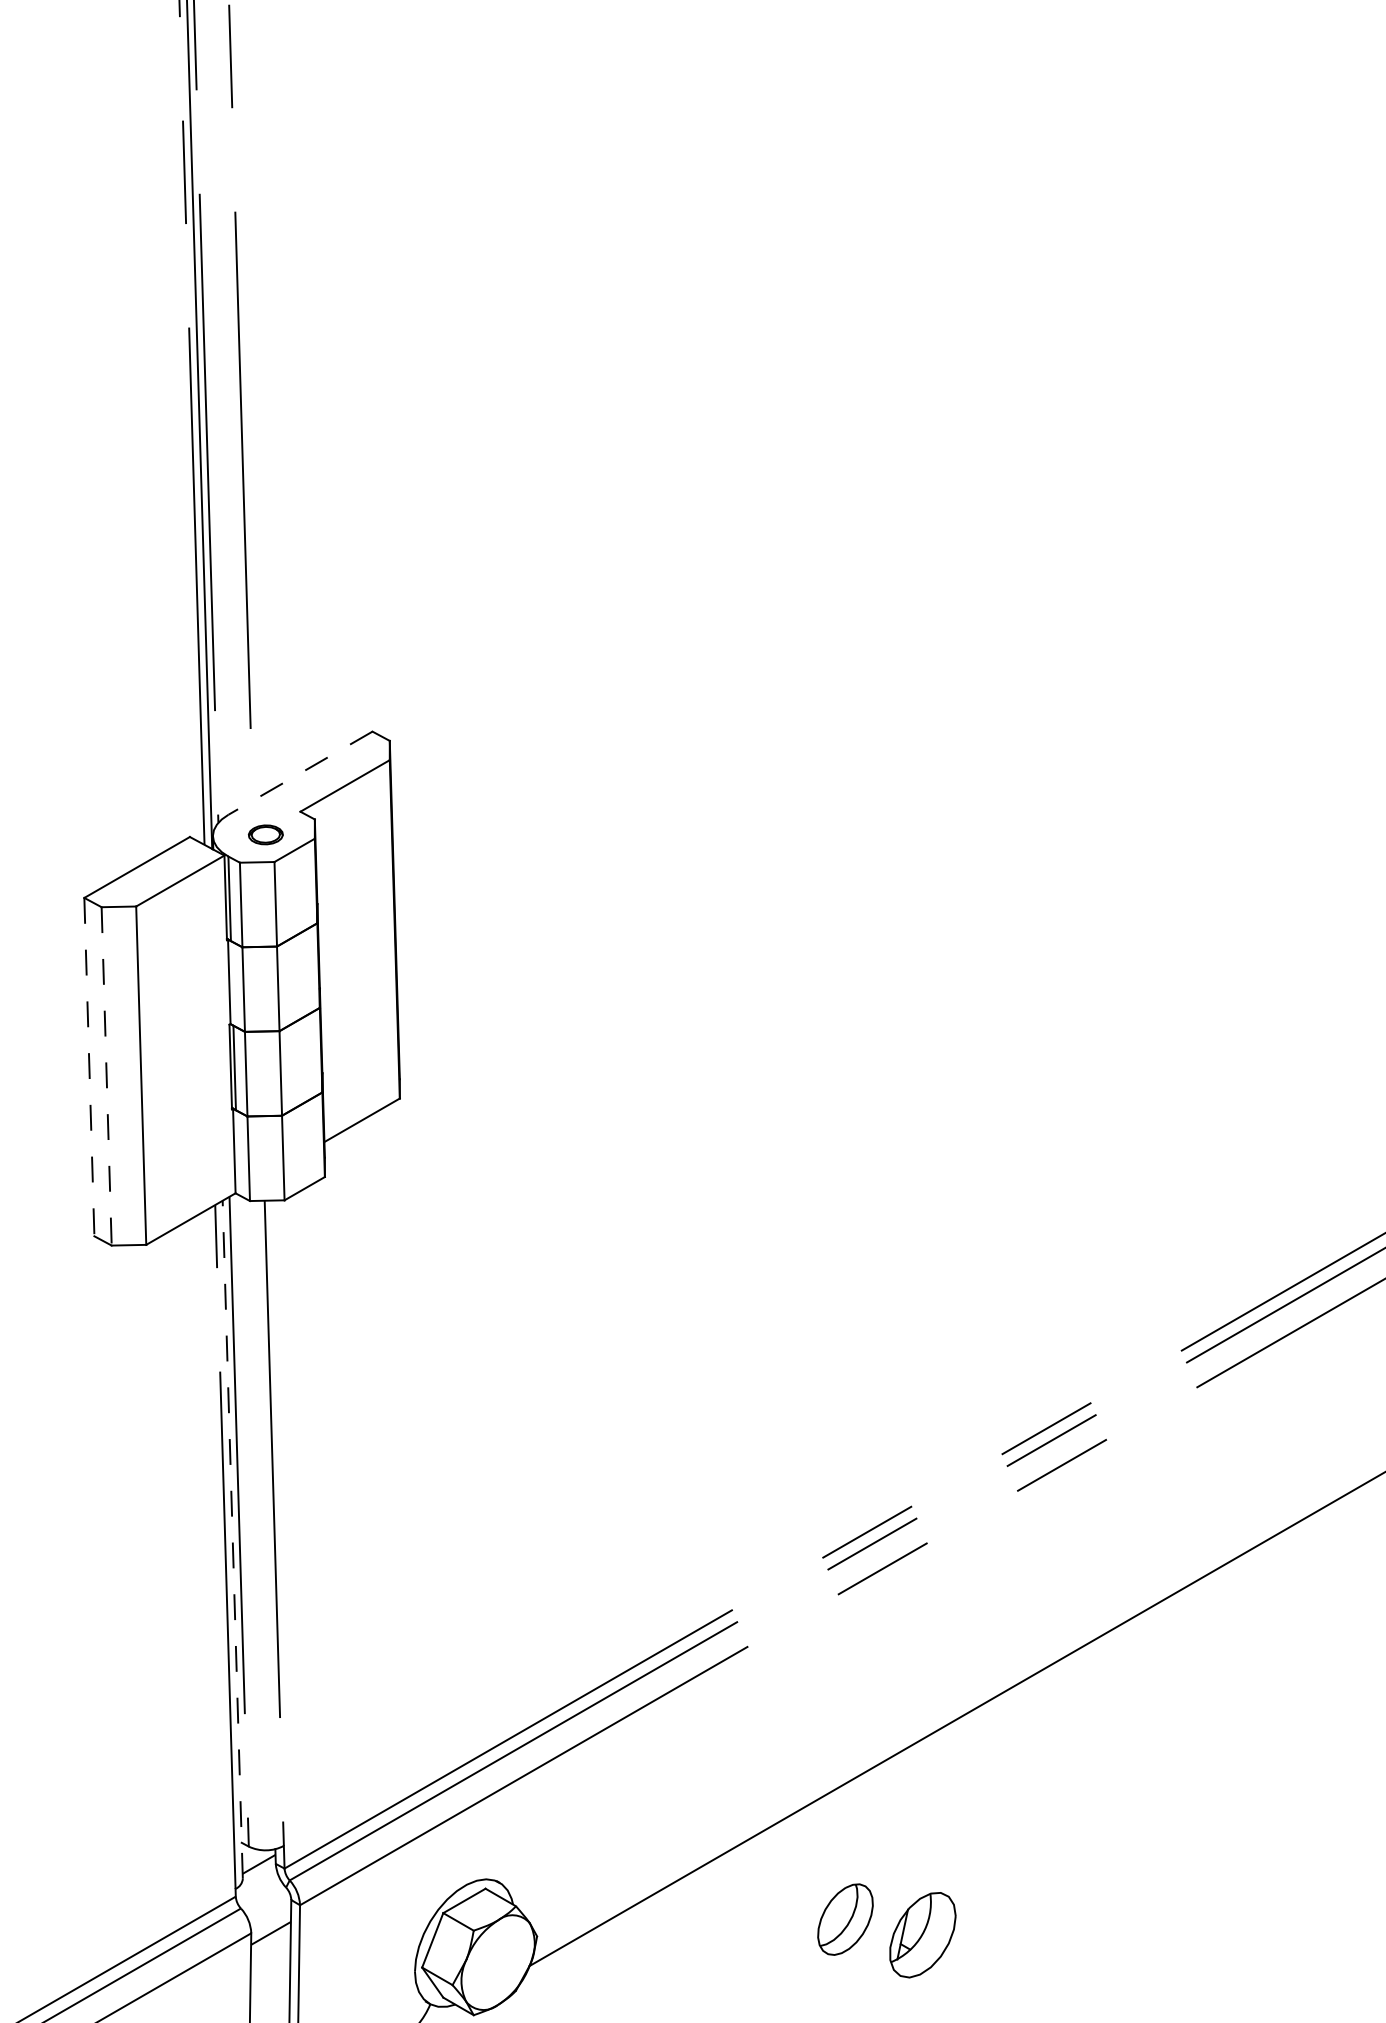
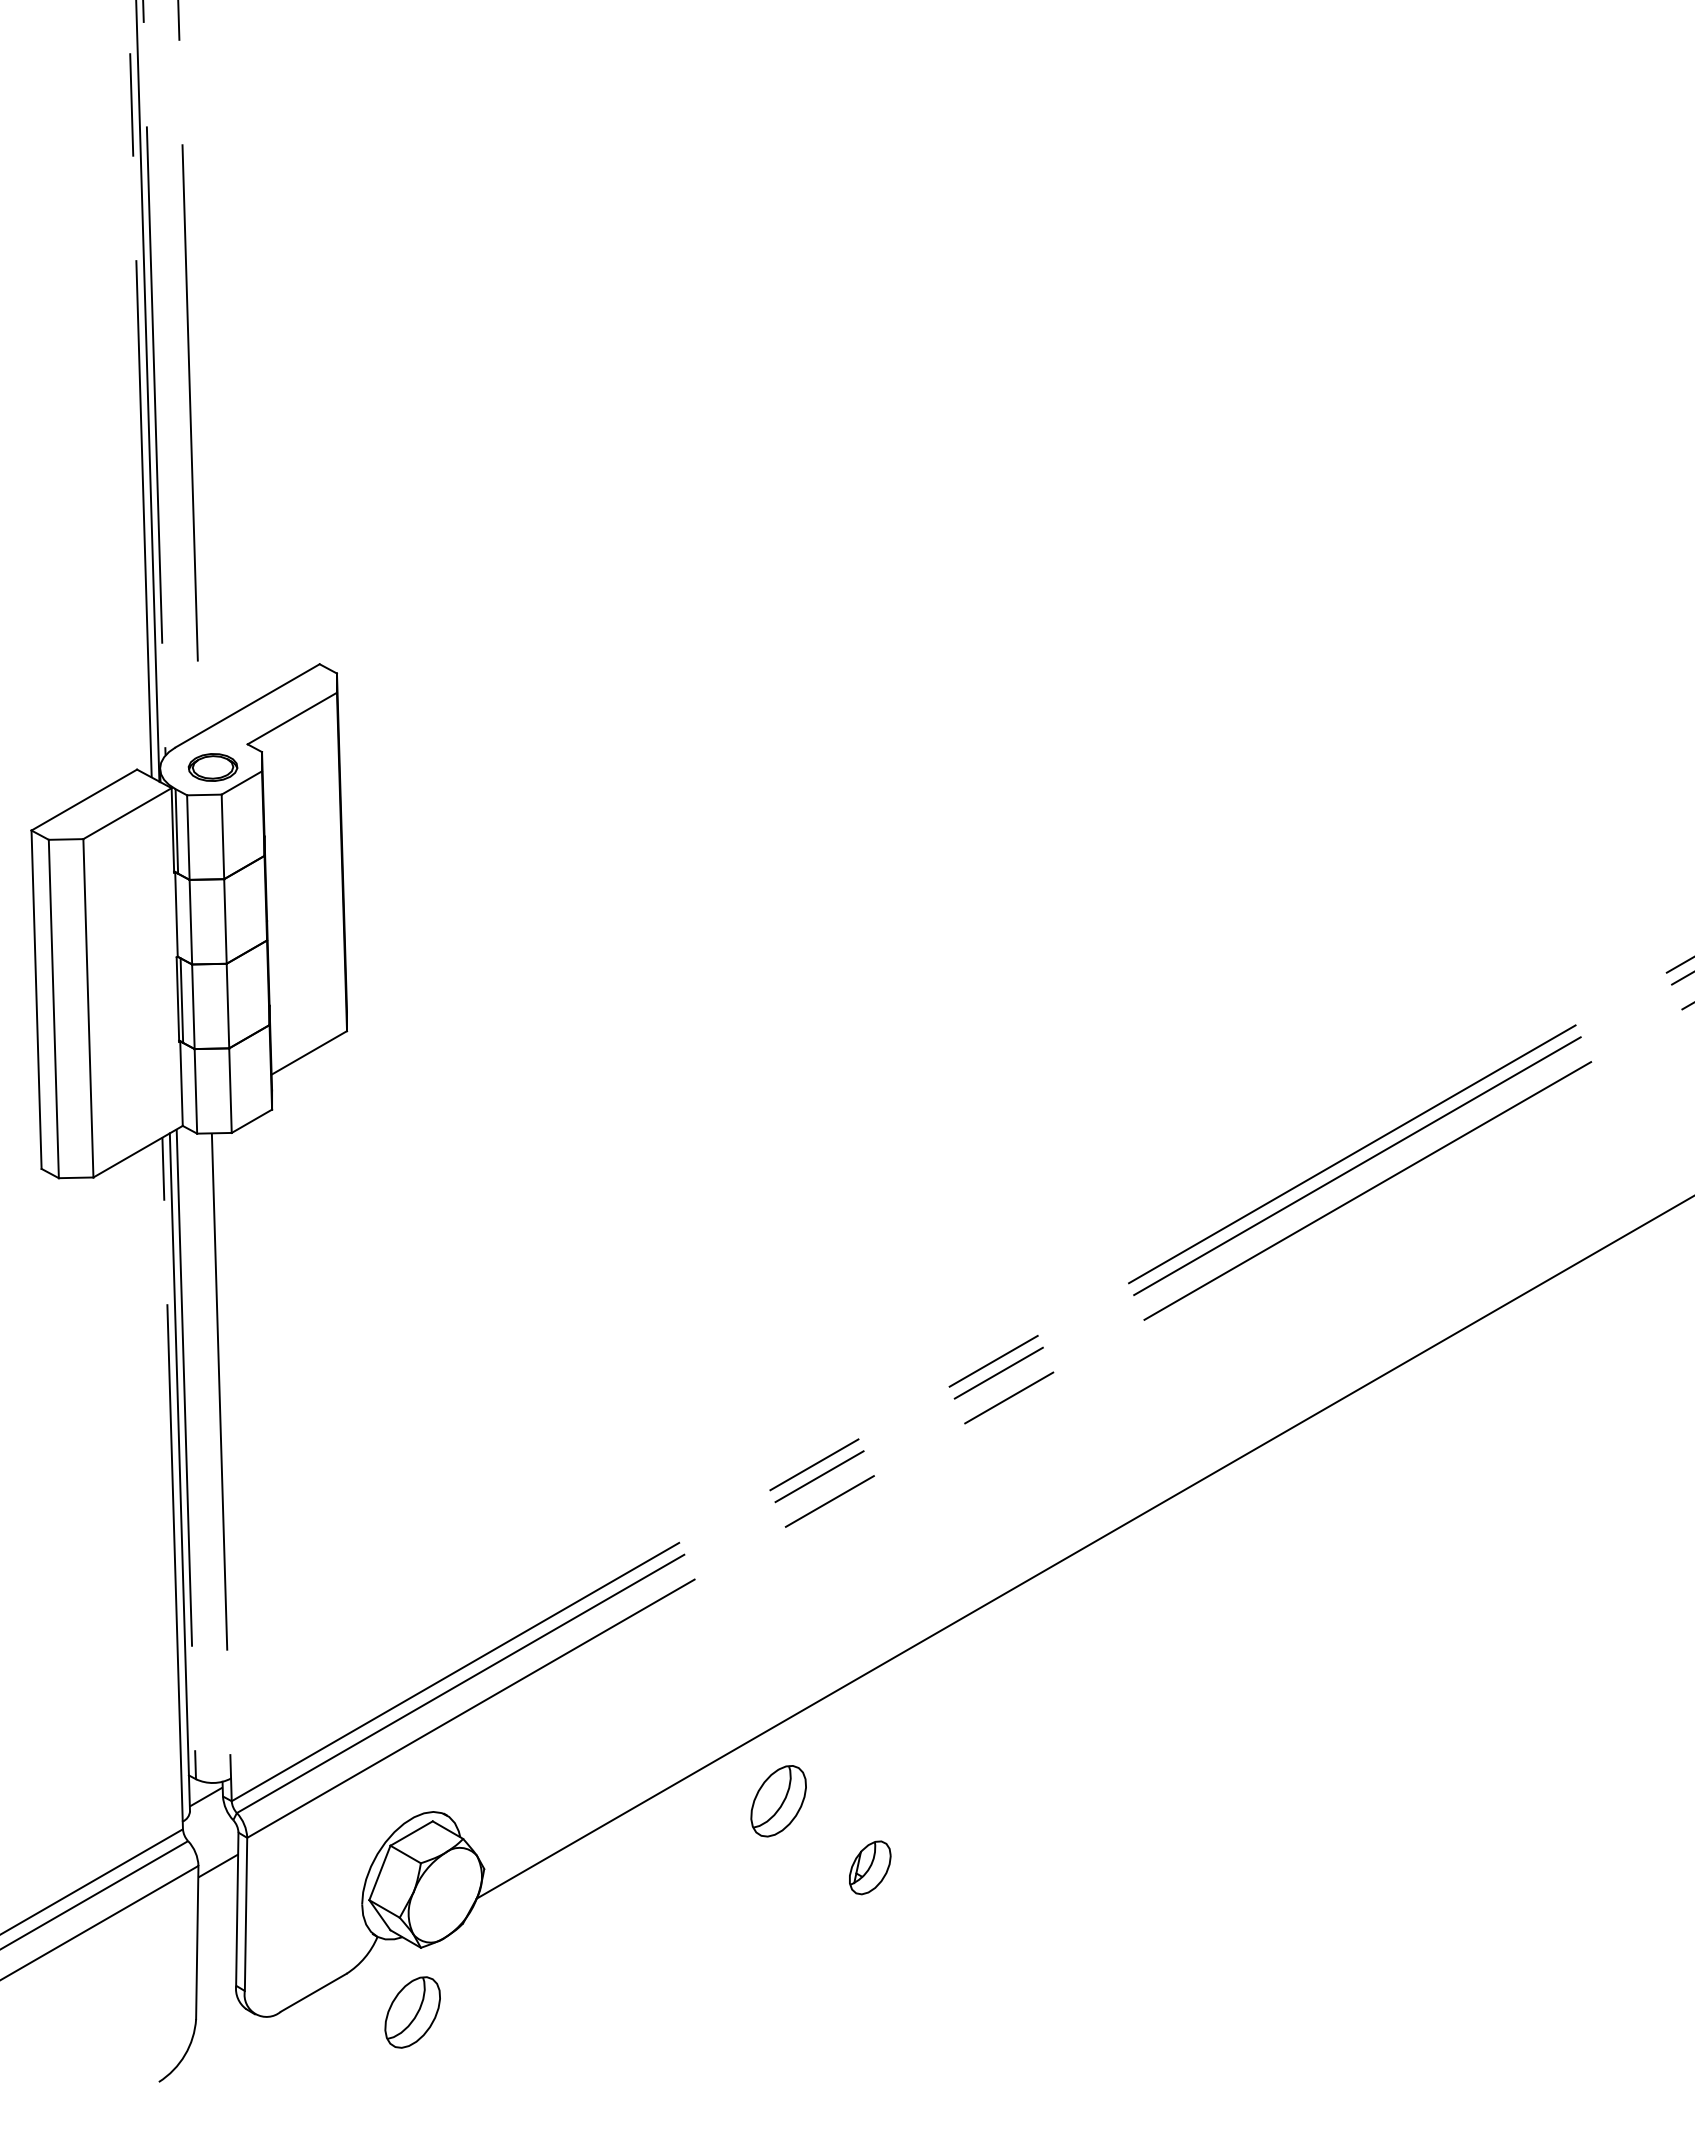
line: (300, 773) -> (247, 706), dashed -> solid
part: (265, 834) -> (212, 767), size x1.43
line: (89, 1067) -> (36, 1000), dashed -> solid
line: (106, 1076) -> (53, 1009), dashed -> solid
line: (232, 1538) -> (179, 1471), dashed -> solid
part: (845, 1919) -> (778, 1801), moved
part: (923, 1934) -> (870, 1867), size x0.62

